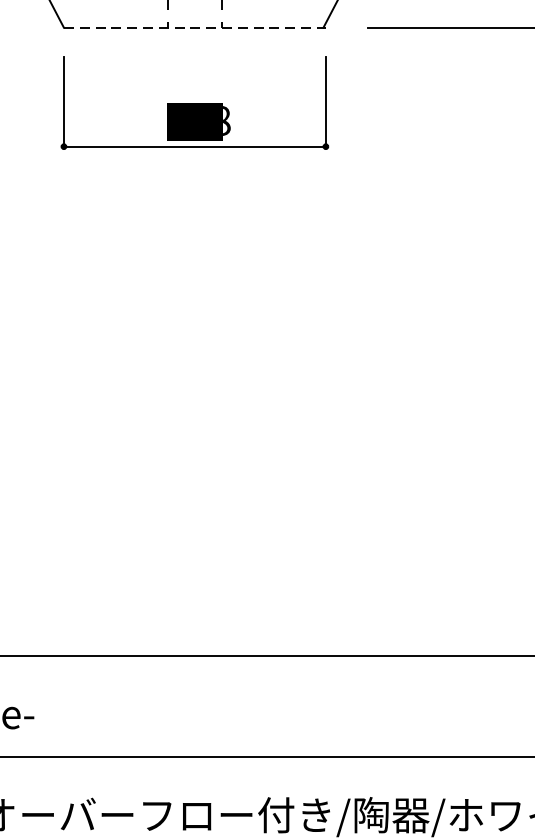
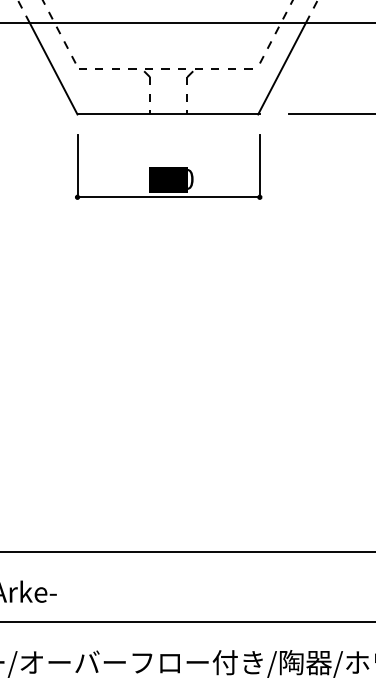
line: (196, 27) -> (169, 114), dashed -> solid
text: (226, 121) -> (190, 179), 298 -> 220

